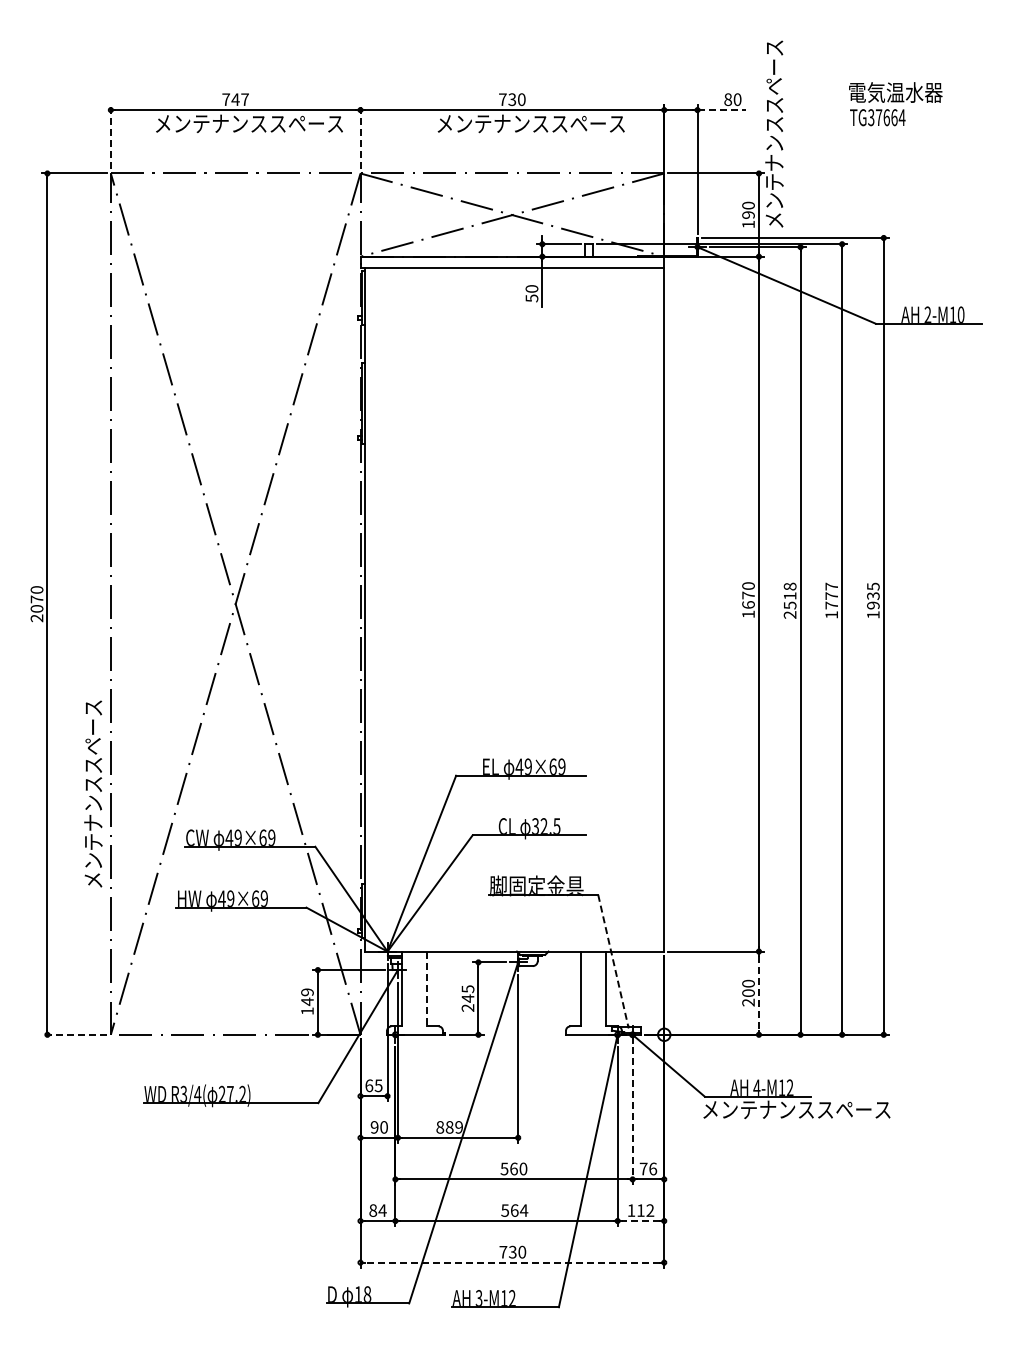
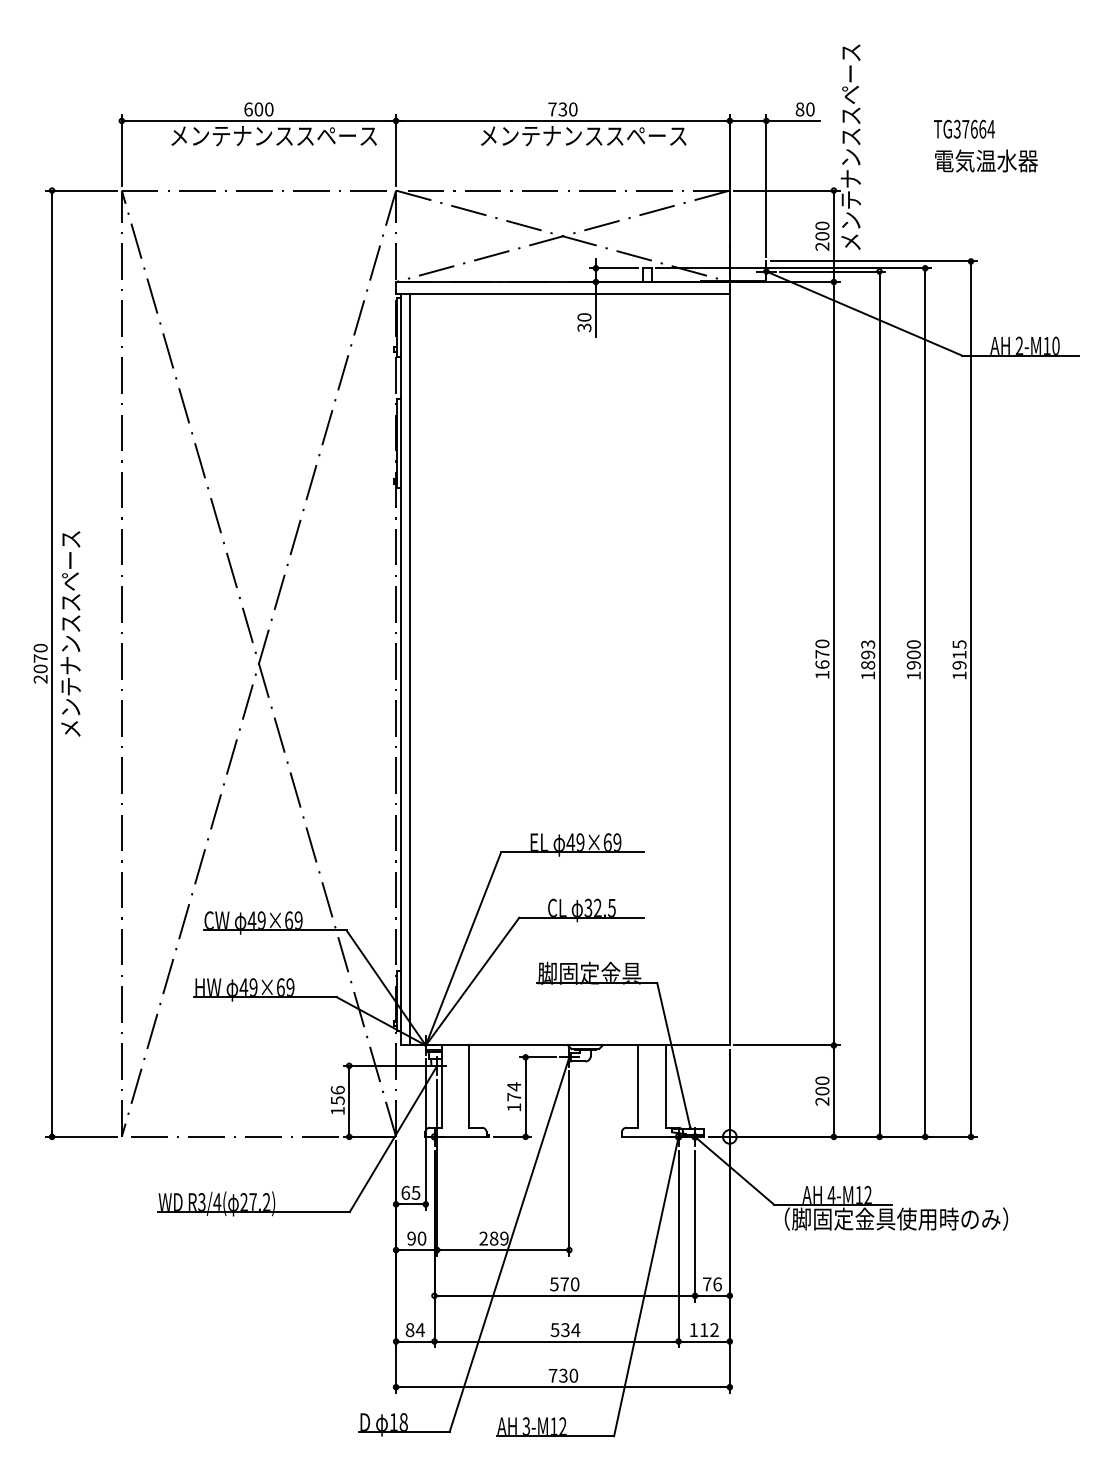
text: (895, 92) -> (986, 160), moved
text: (235, 99) -> (258, 109), 747 -> 600
line: (722, 110) -> (793, 121), dashed -> solid
line: (110, 136) -> (121, 149), dashed -> solid
line: (360, 136) -> (396, 149), dashed -> solid
text: (748, 219) -> (822, 241), 190 -> 200
text: (531, 297) -> (583, 326), 50 -> 30
text: (831, 595) -> (913, 654), 1777 -> 1900
text: (873, 595) -> (959, 654), 1935 -> 1915
text: (789, 600) -> (867, 659), 2518 -> 1893
line: (373, 609) -> (410, 669), added
text: (93, 793) -> (70, 633), moved
line: (613, 961) -> (674, 1056), dashed -> solid
line: (426, 989) -> (468, 1087), dashed -> solid
line: (758, 993) -> (833, 1091), dashed -> solid
text: (307, 997) -> (337, 1095), 149 -> 156
text: (467, 998) -> (513, 1097), 245 -> 174
line: (73, 1034) -> (80, 1136), dashed -> solid
text: (810, 1109) -> (890, 1218), メンテナンススペース -> （脚固定金具使用時のみ）
line: (632, 1115) -> (694, 1225), dashed -> solid
text: (440, 1127) -> (483, 1238), 889 -> 289
text: (513, 1168) -> (564, 1283), 560 -> 570
text: (514, 1210) -> (565, 1329), 564 -> 534
line: (640, 1221) -> (703, 1342), dashed -> solid
line: (512, 1262) -> (563, 1387), dashed -> solid

